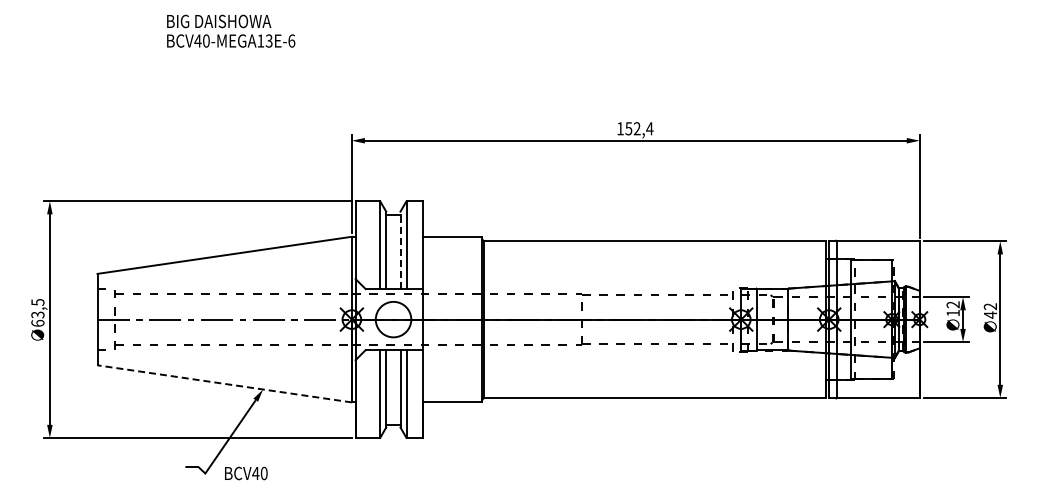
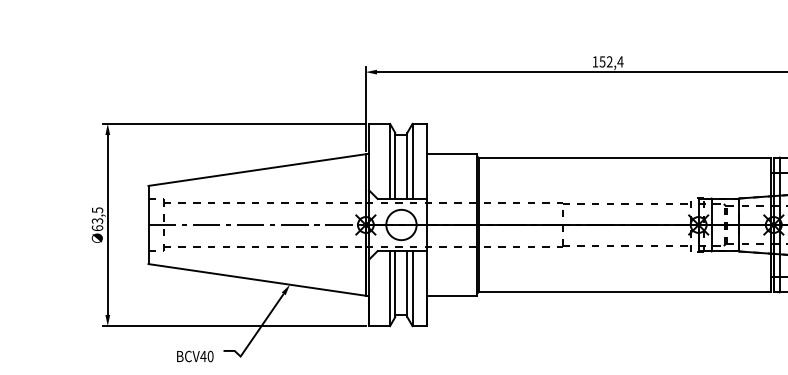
line: (400, 250) -> (407, 165), dashed -> solid
line: (224, 383) -> (257, 279), dashed -> solid
text: (246, 473) -> (195, 356), moved

